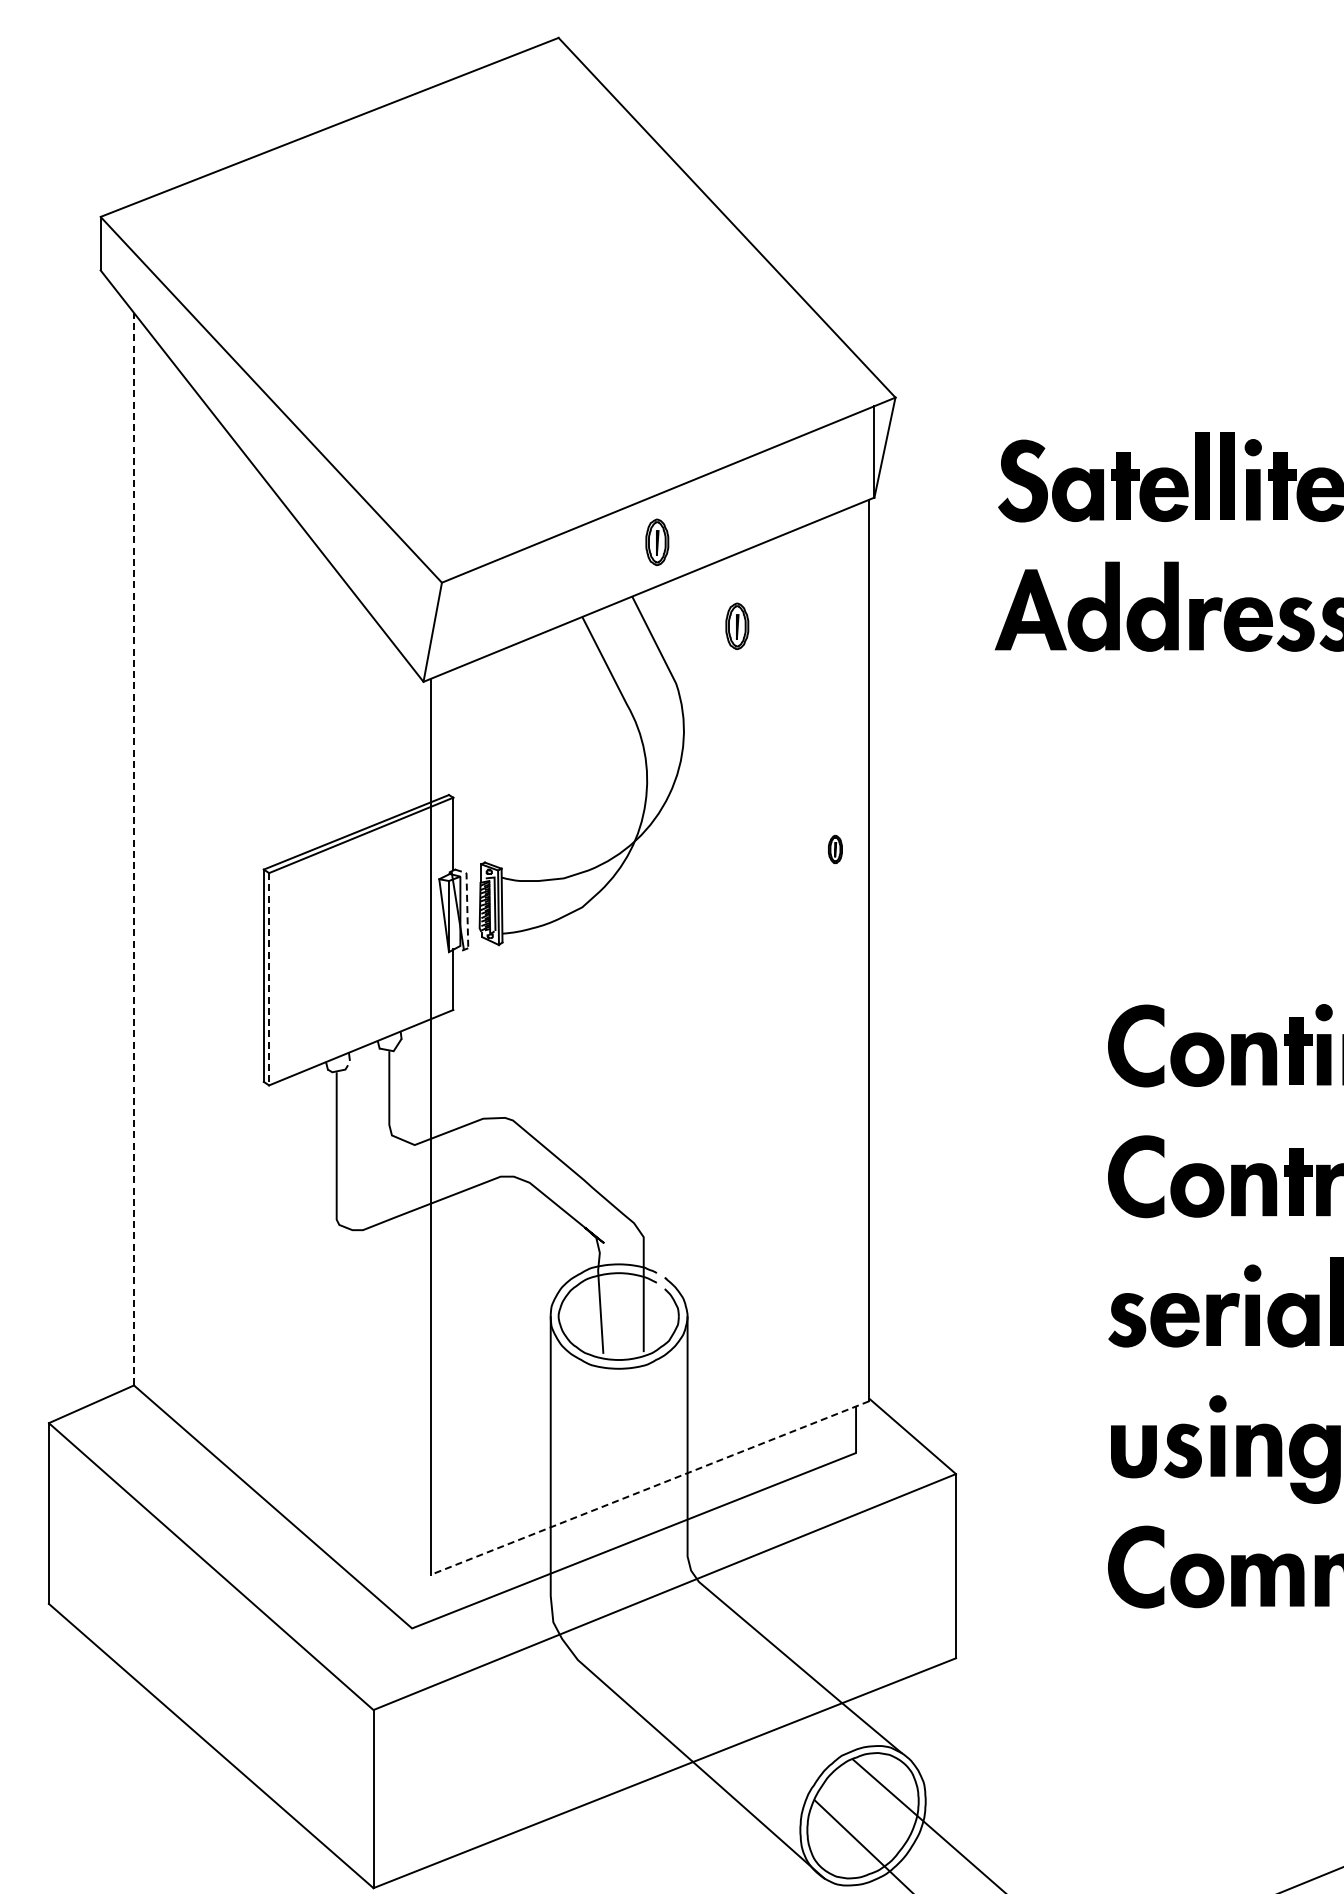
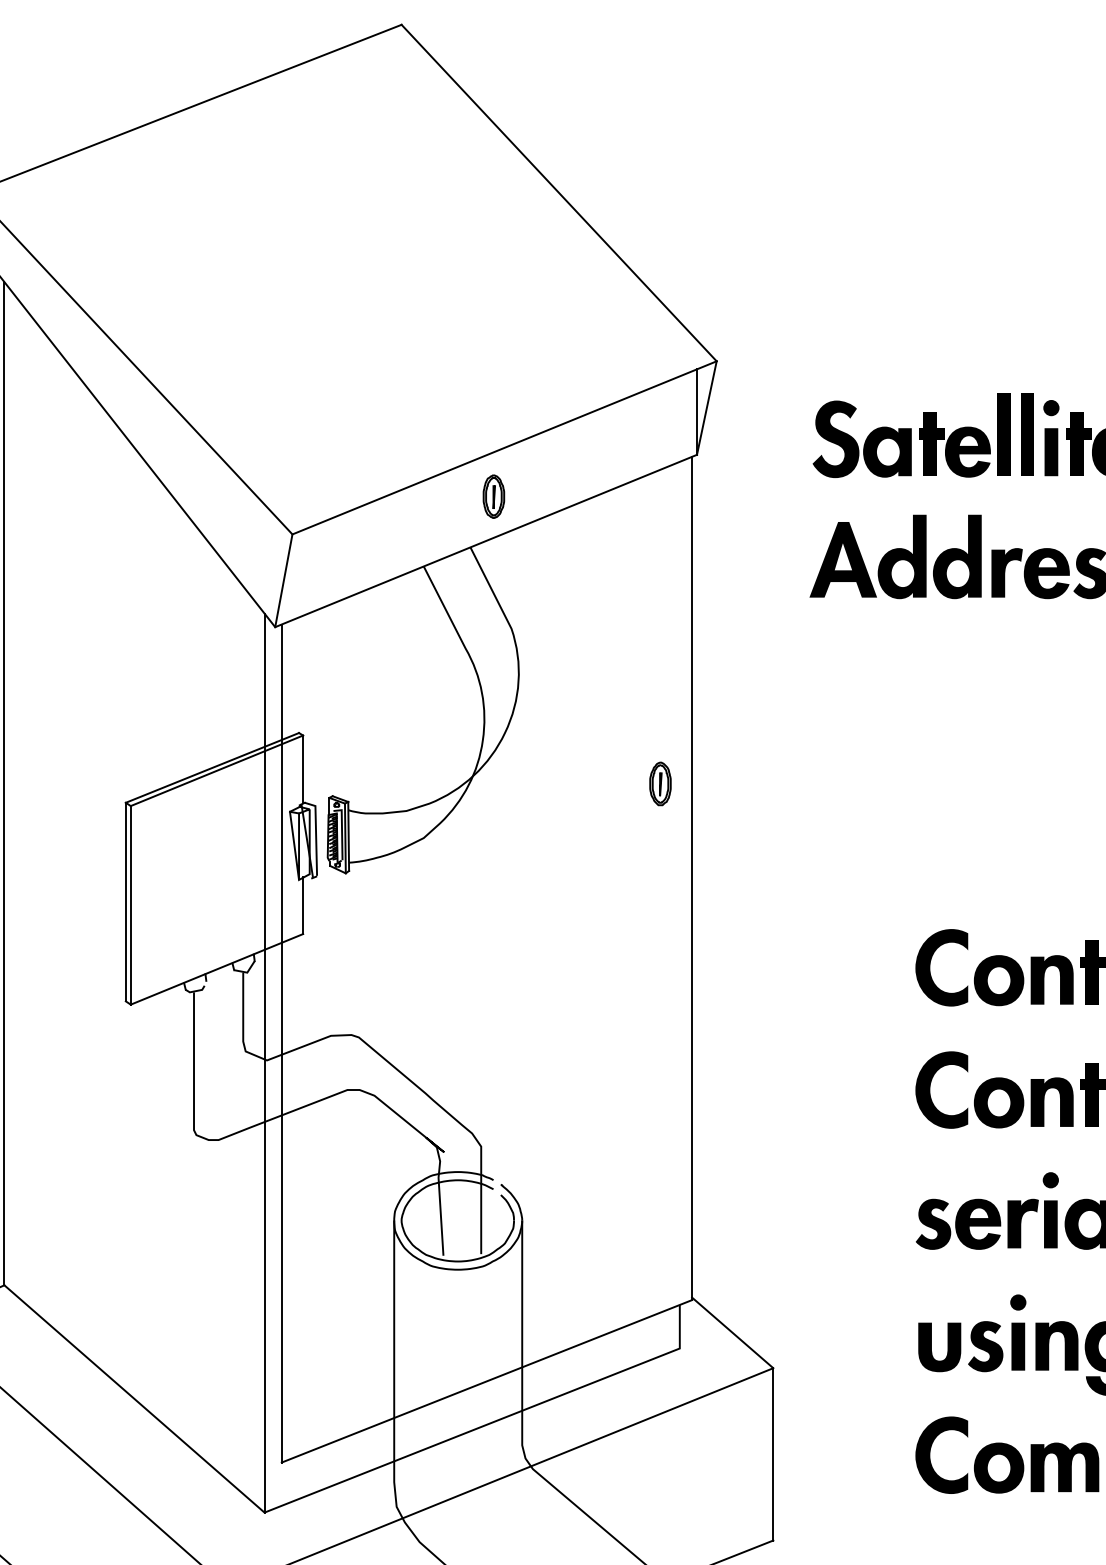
part: (737, 625) -> (568, 574), removed
line: (134, 848) -> (4, 783), dashed -> solid
part: (835, 849) -> (660, 783), size x1.67
line: (467, 903) -> (316, 834), dashed -> solid
line: (269, 979) -> (131, 905), dashed -> solid
line: (412, 1147) -> (264, 1062), added
line: (649, 1488) -> (486, 1381), dashed -> solid

